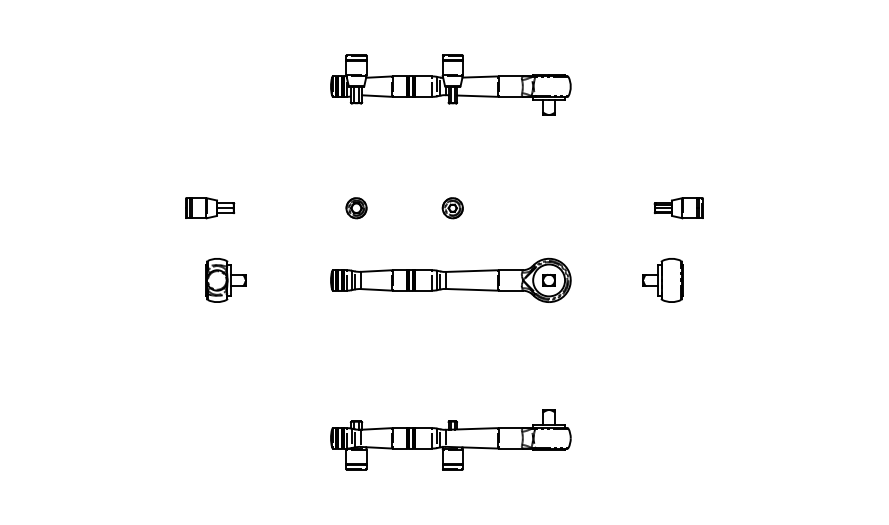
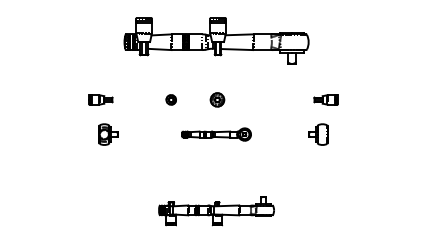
part: (450, 84) -> (216, 40), size x1.6
part: (452, 207) -> (217, 99), size x1.4
part: (450, 280) -> (216, 134), size x0.6

